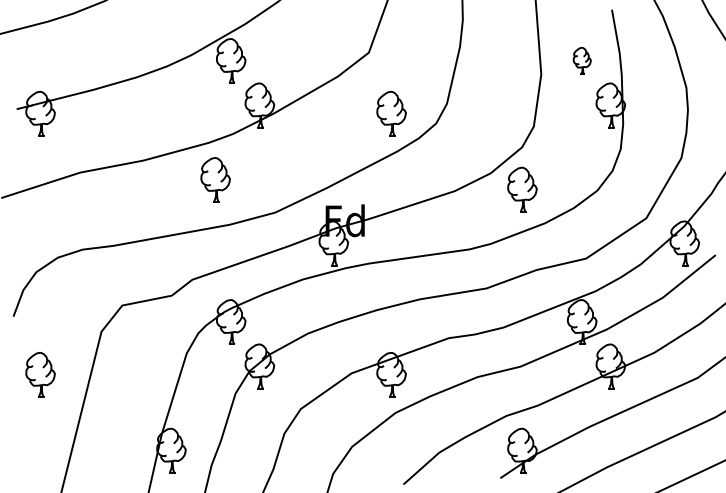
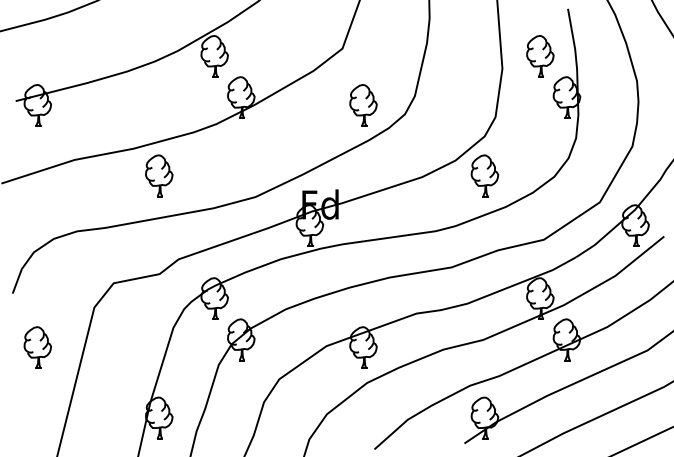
part: (582, 61) -> (540, 56), size x1.67
part: (215, 179) -> (159, 175), moved

